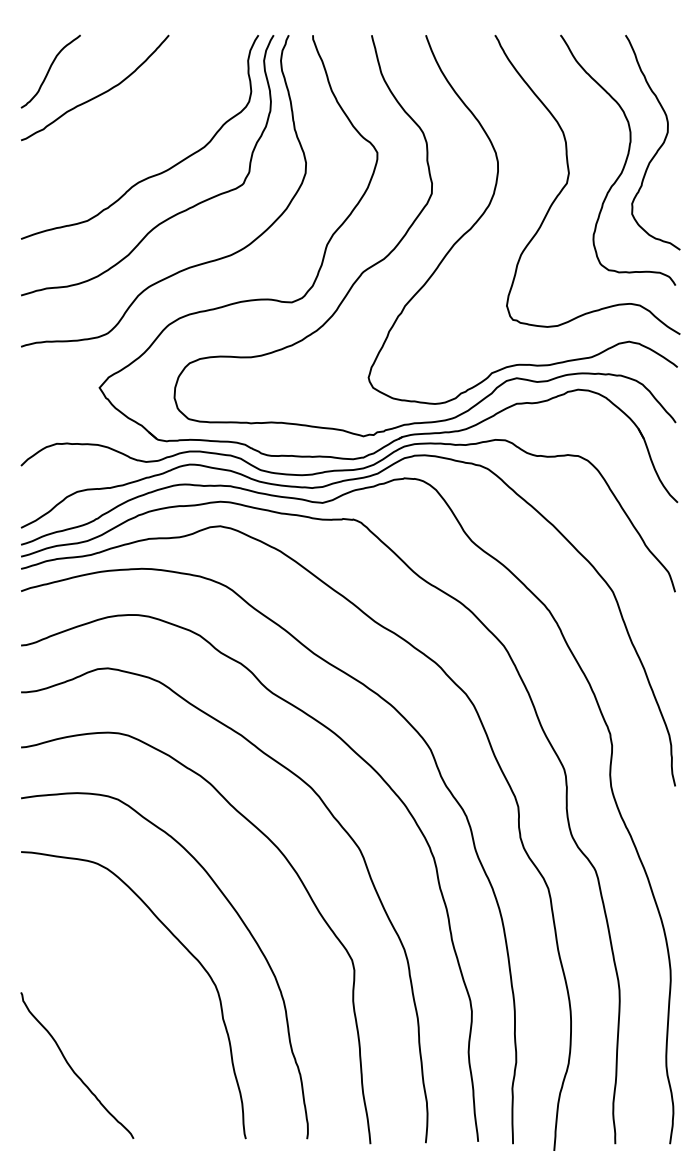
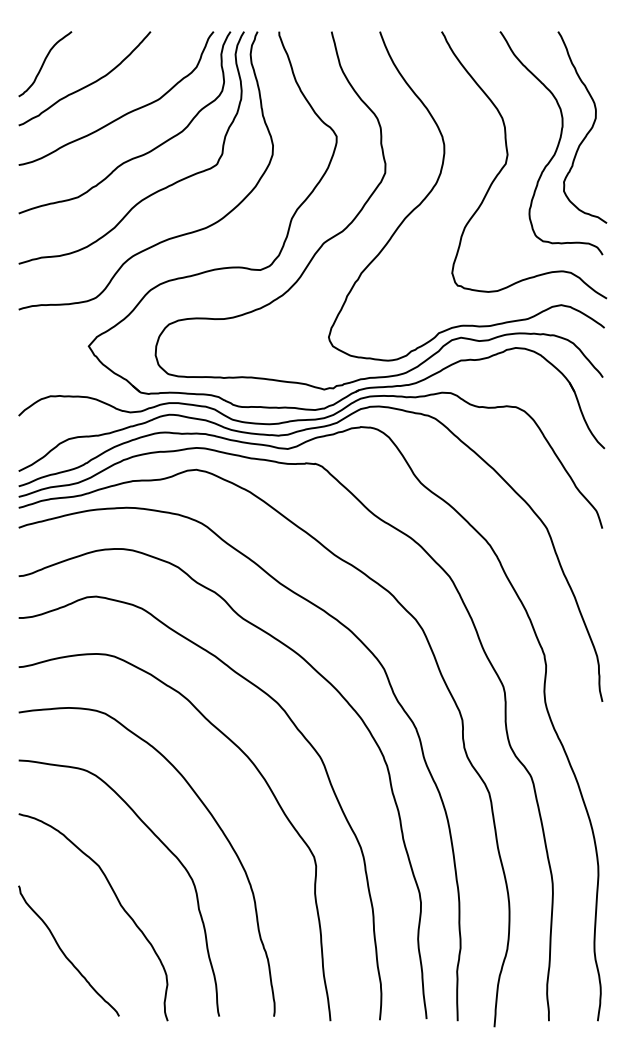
curve: (139, 127) -> (124, 113), added
curve: (133, 1012) -> (119, 903), added

